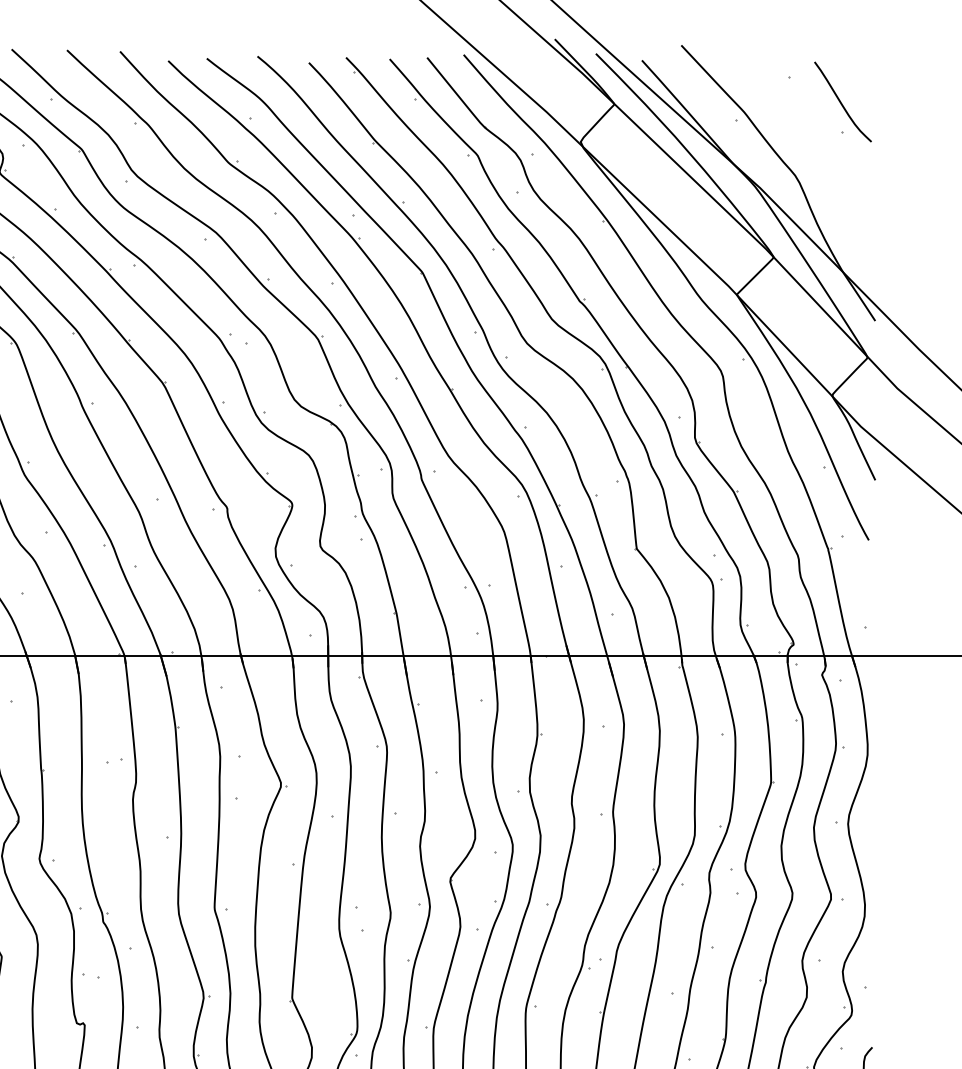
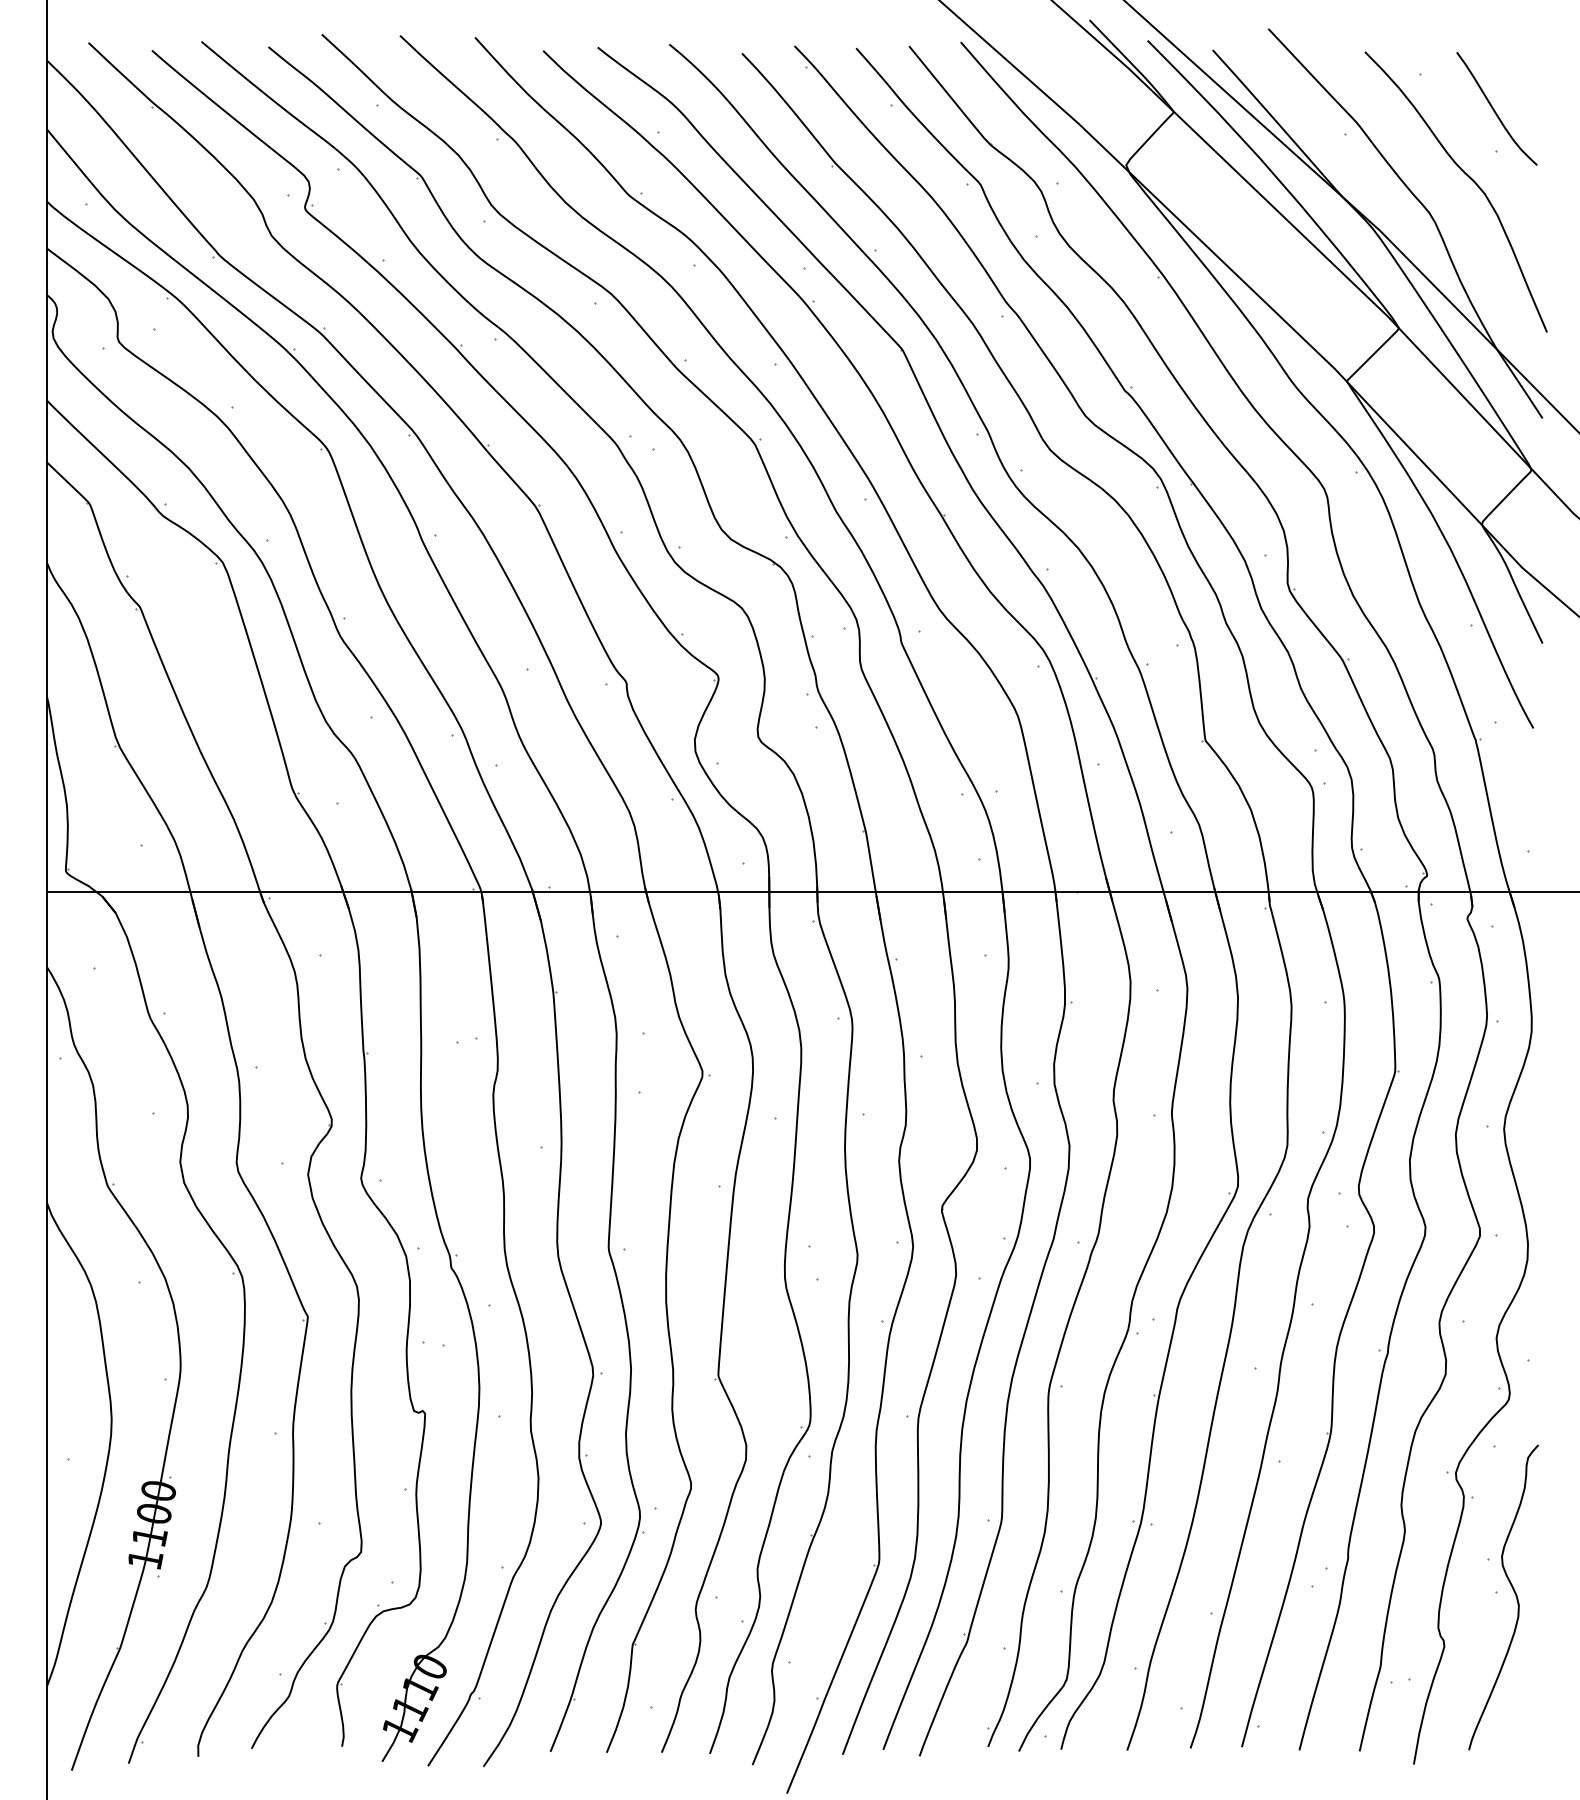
curve: (822, 150) -> (1468, 177), added

